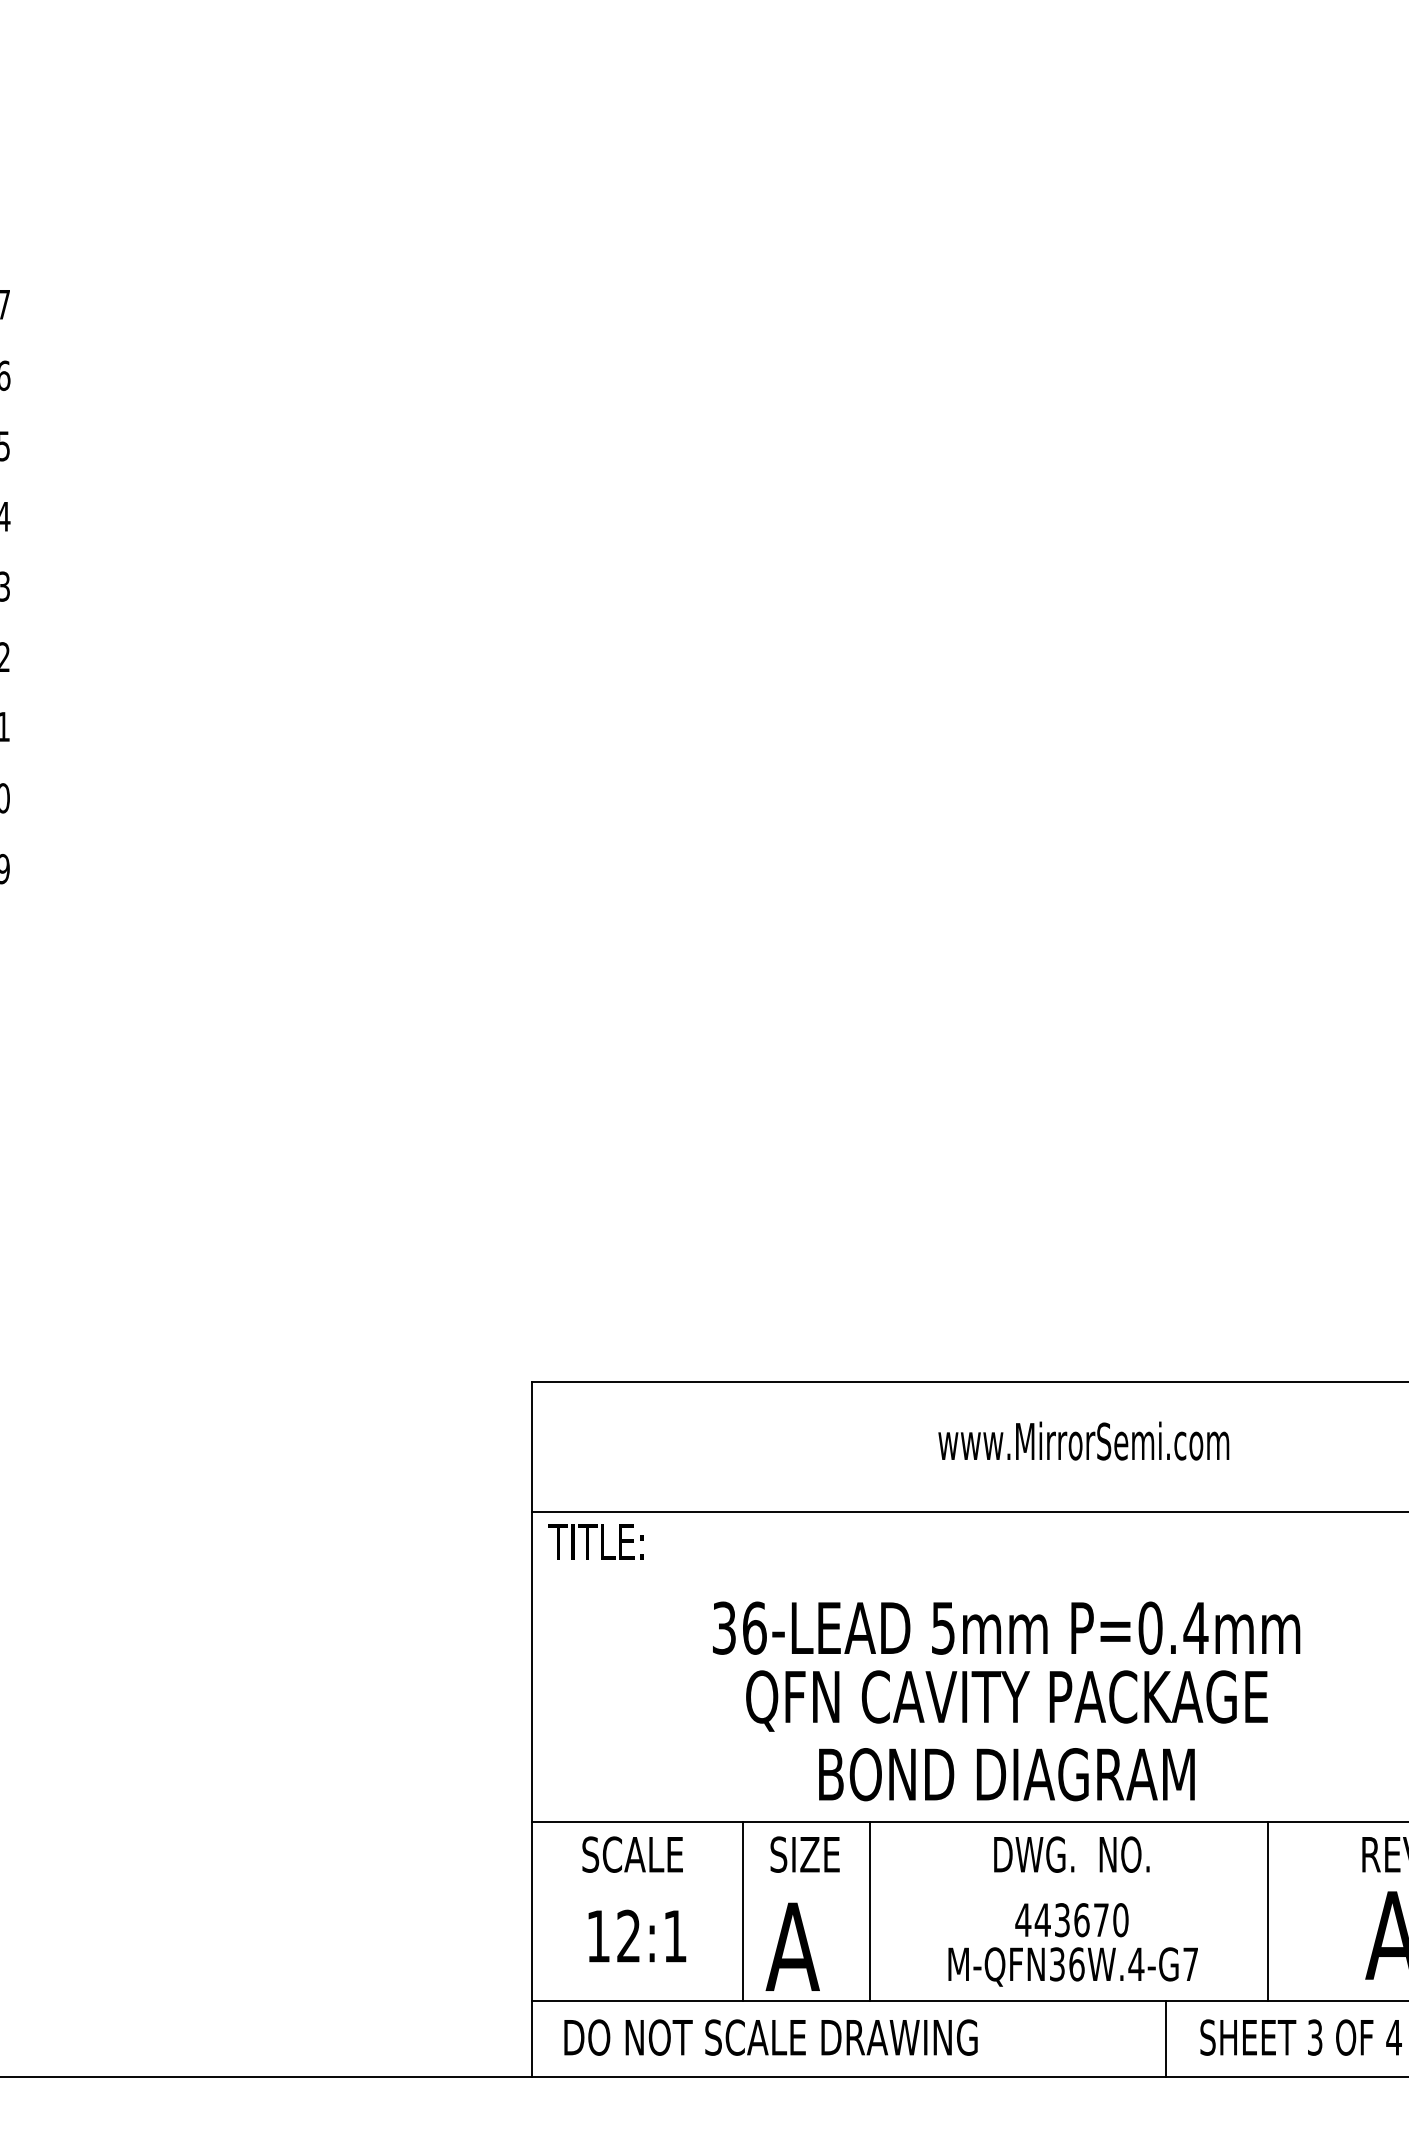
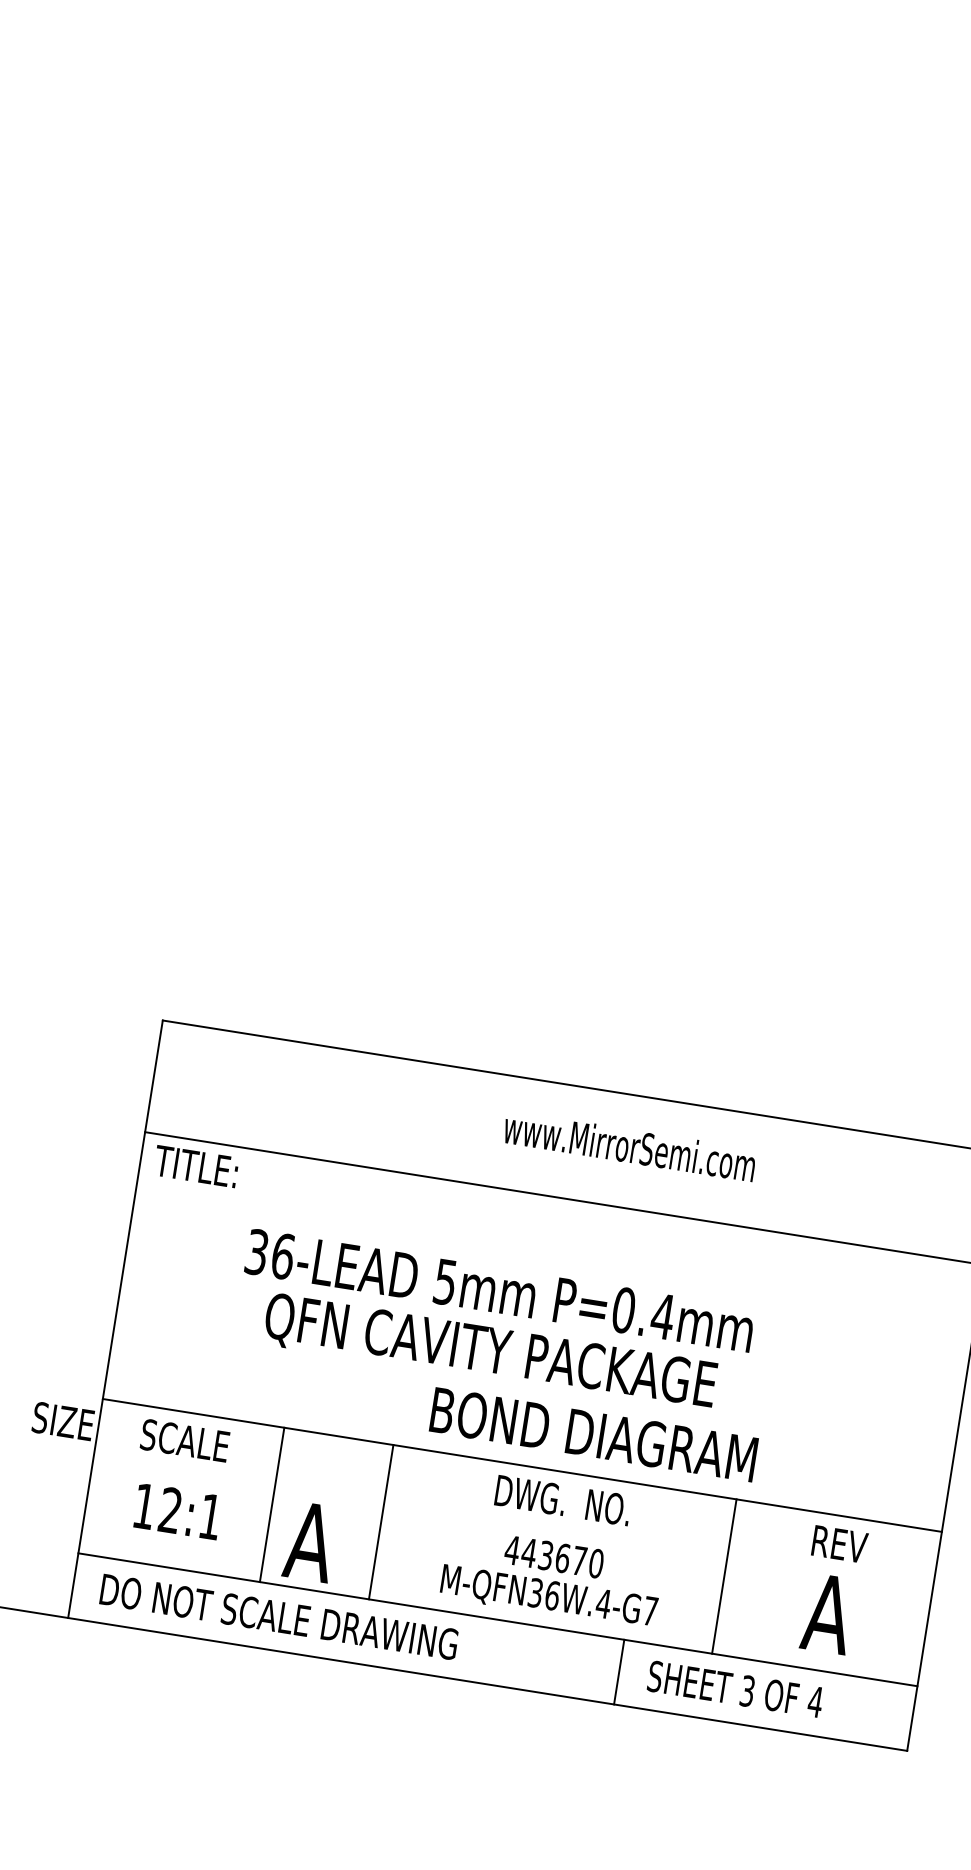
text: (1006, 1666) -> (494, 1323), moved
text: (1006, 1774) -> (593, 1434), moved
text: (804, 1854) -> (62, 1421), moved

